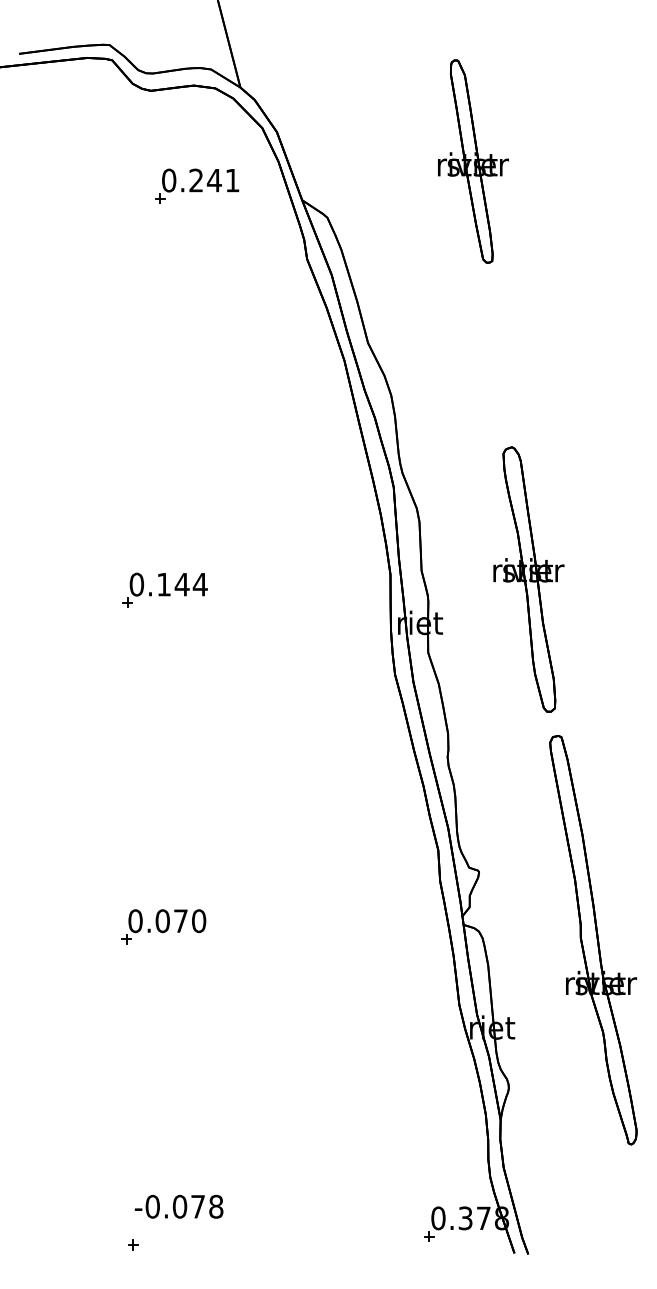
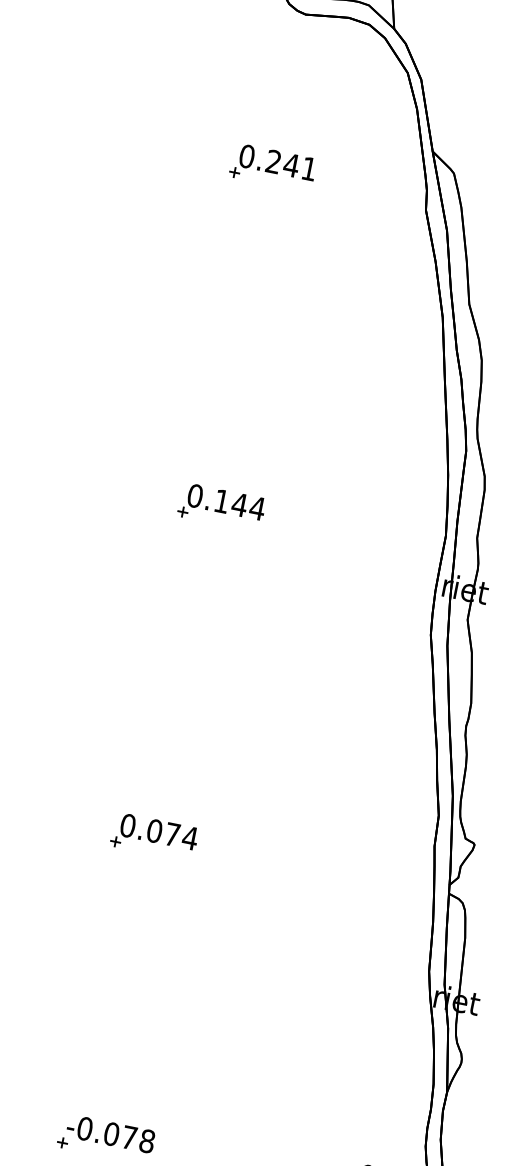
part: (197, 185) -> (273, 166), moved
text: (198, 921) -> (189, 838), 0.070 -> 0.074
text: (178, 1206) -> (110, 1133), moved

